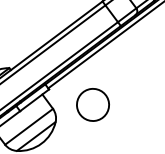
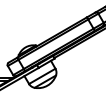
circle: (92, 105) -> (75, 69), removed

